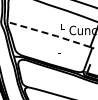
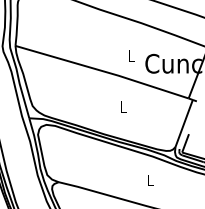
line: (49, 34) -> (103, 72), dashed -> solid

